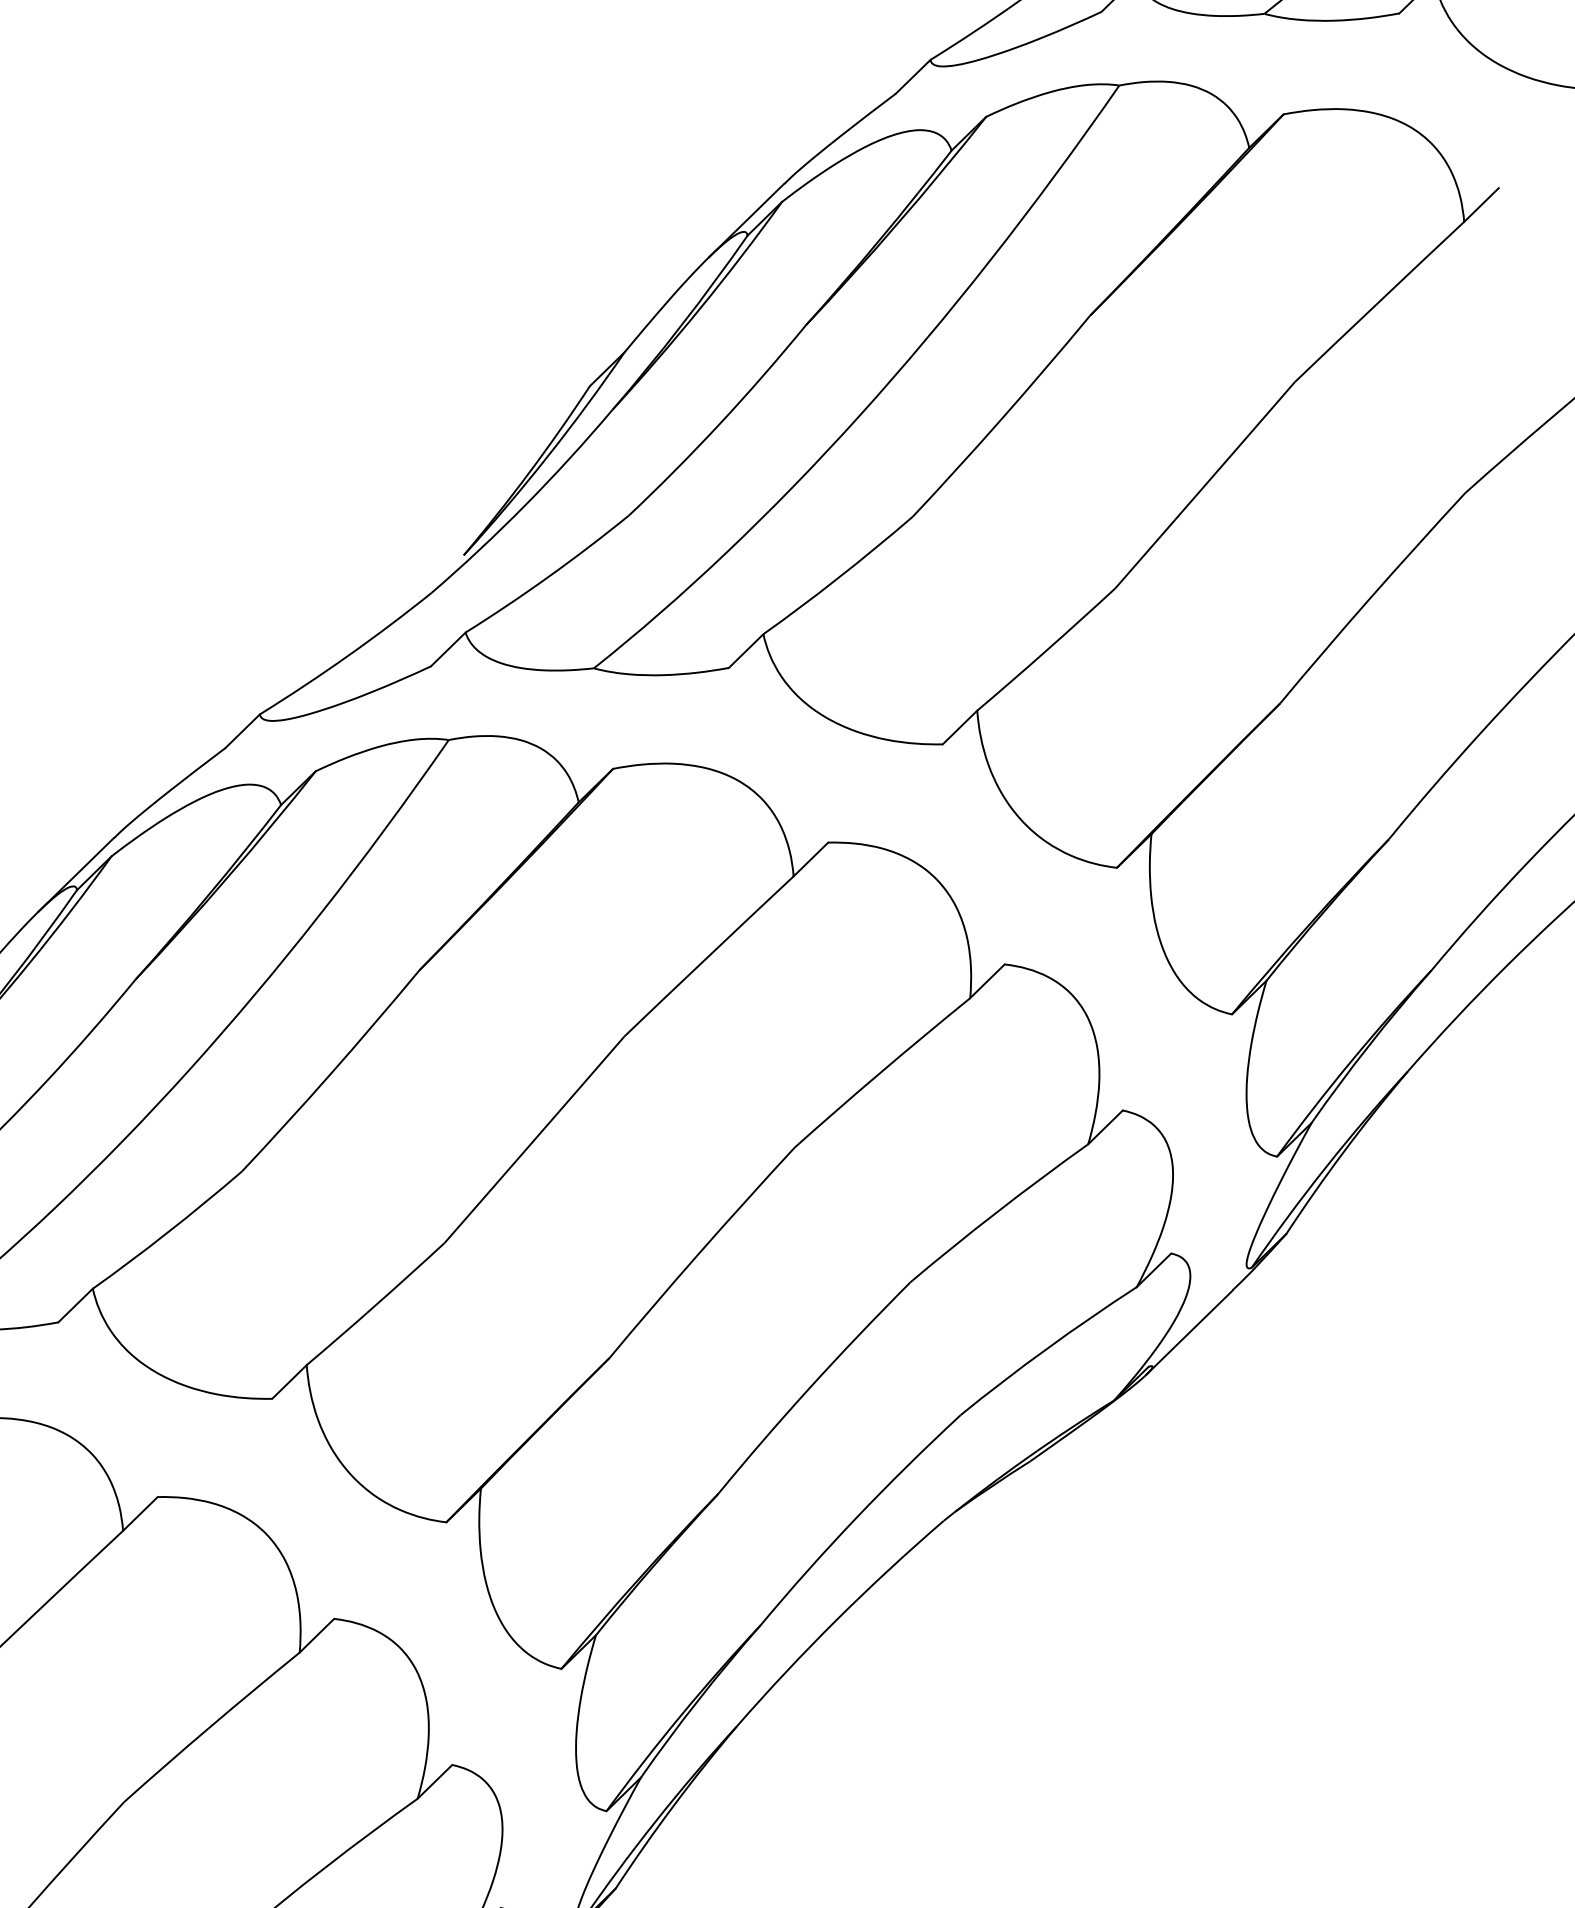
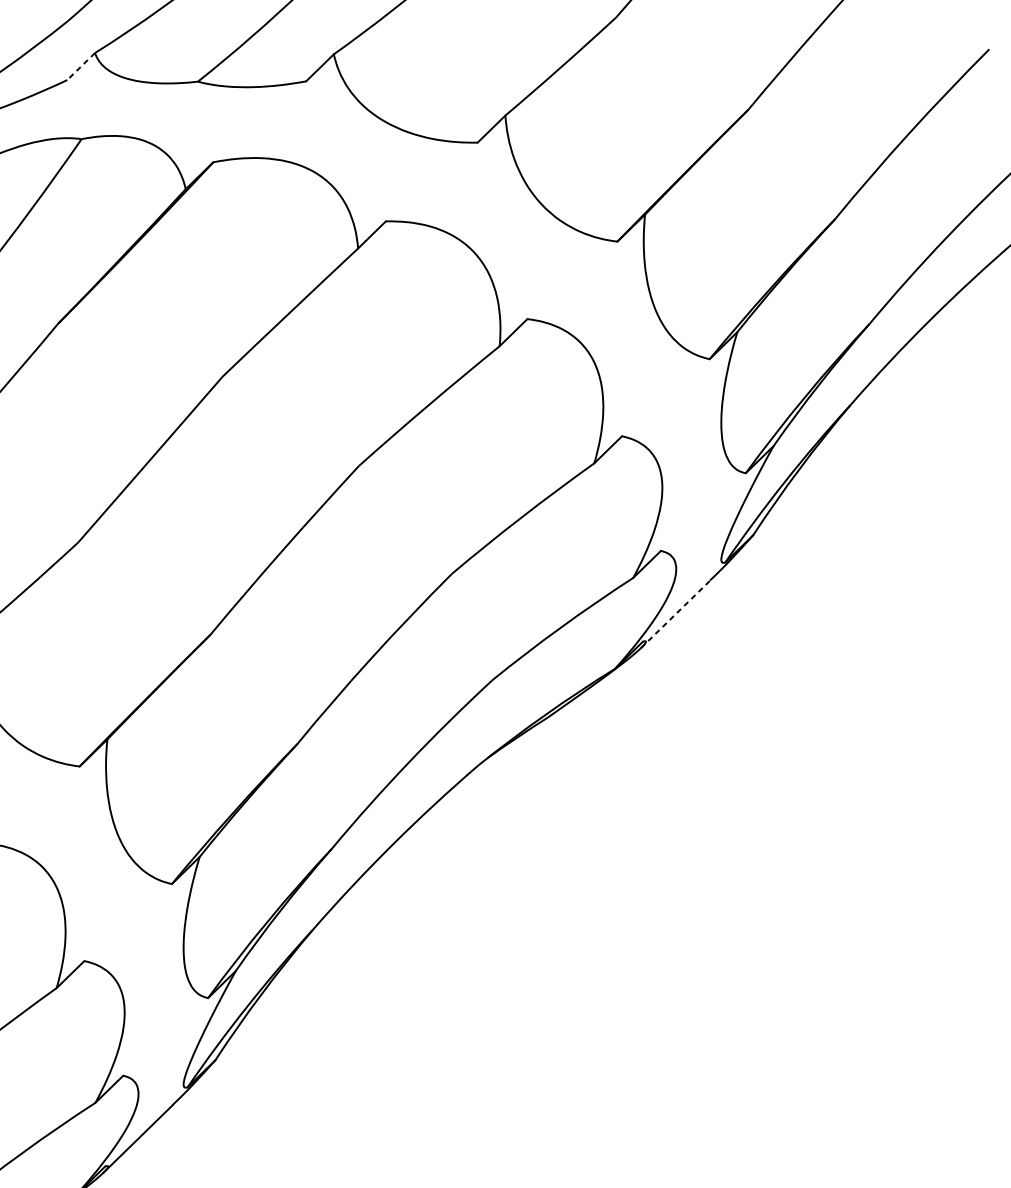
line: (447, 649) -> (80, 66), solid -> dashed
line: (1189, 1332) -> (675, 614), solid -> dashed

